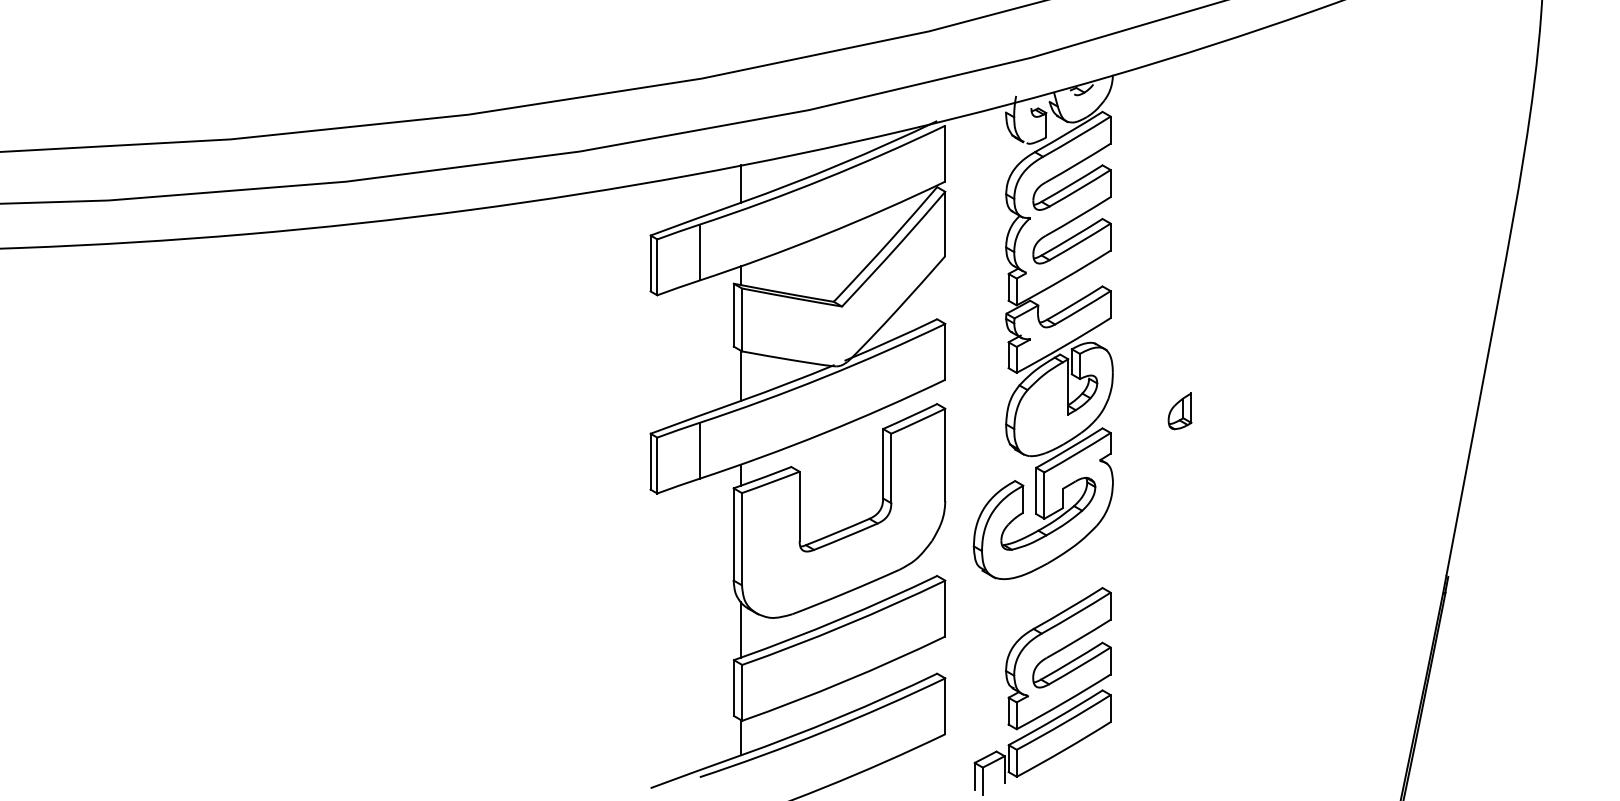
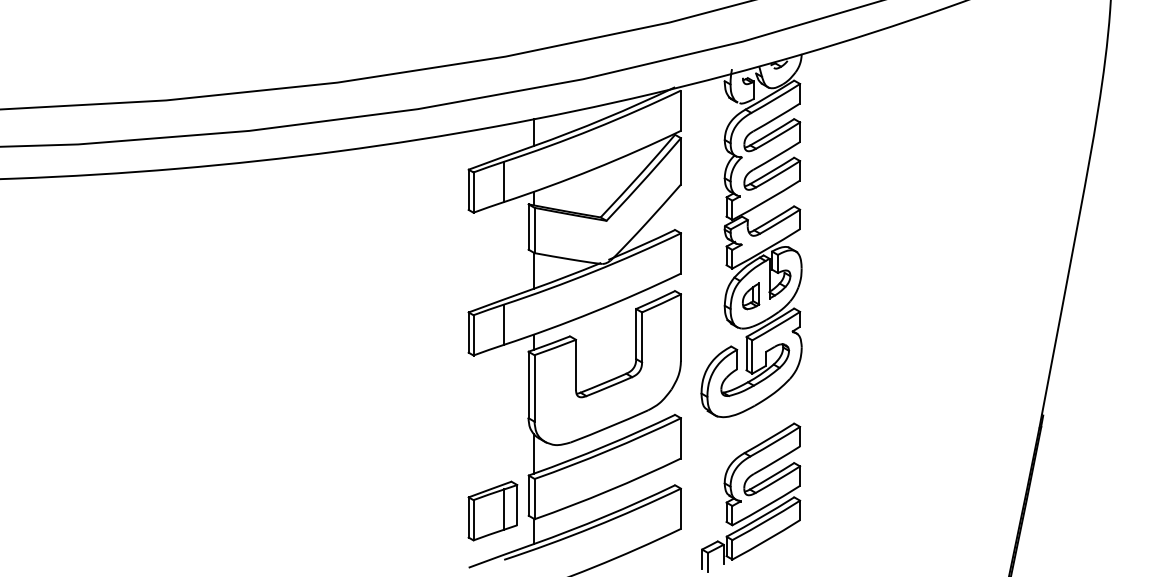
part: (1180, 411) -> (751, 296), moved
part: (683, 708) -> (492, 510), added

